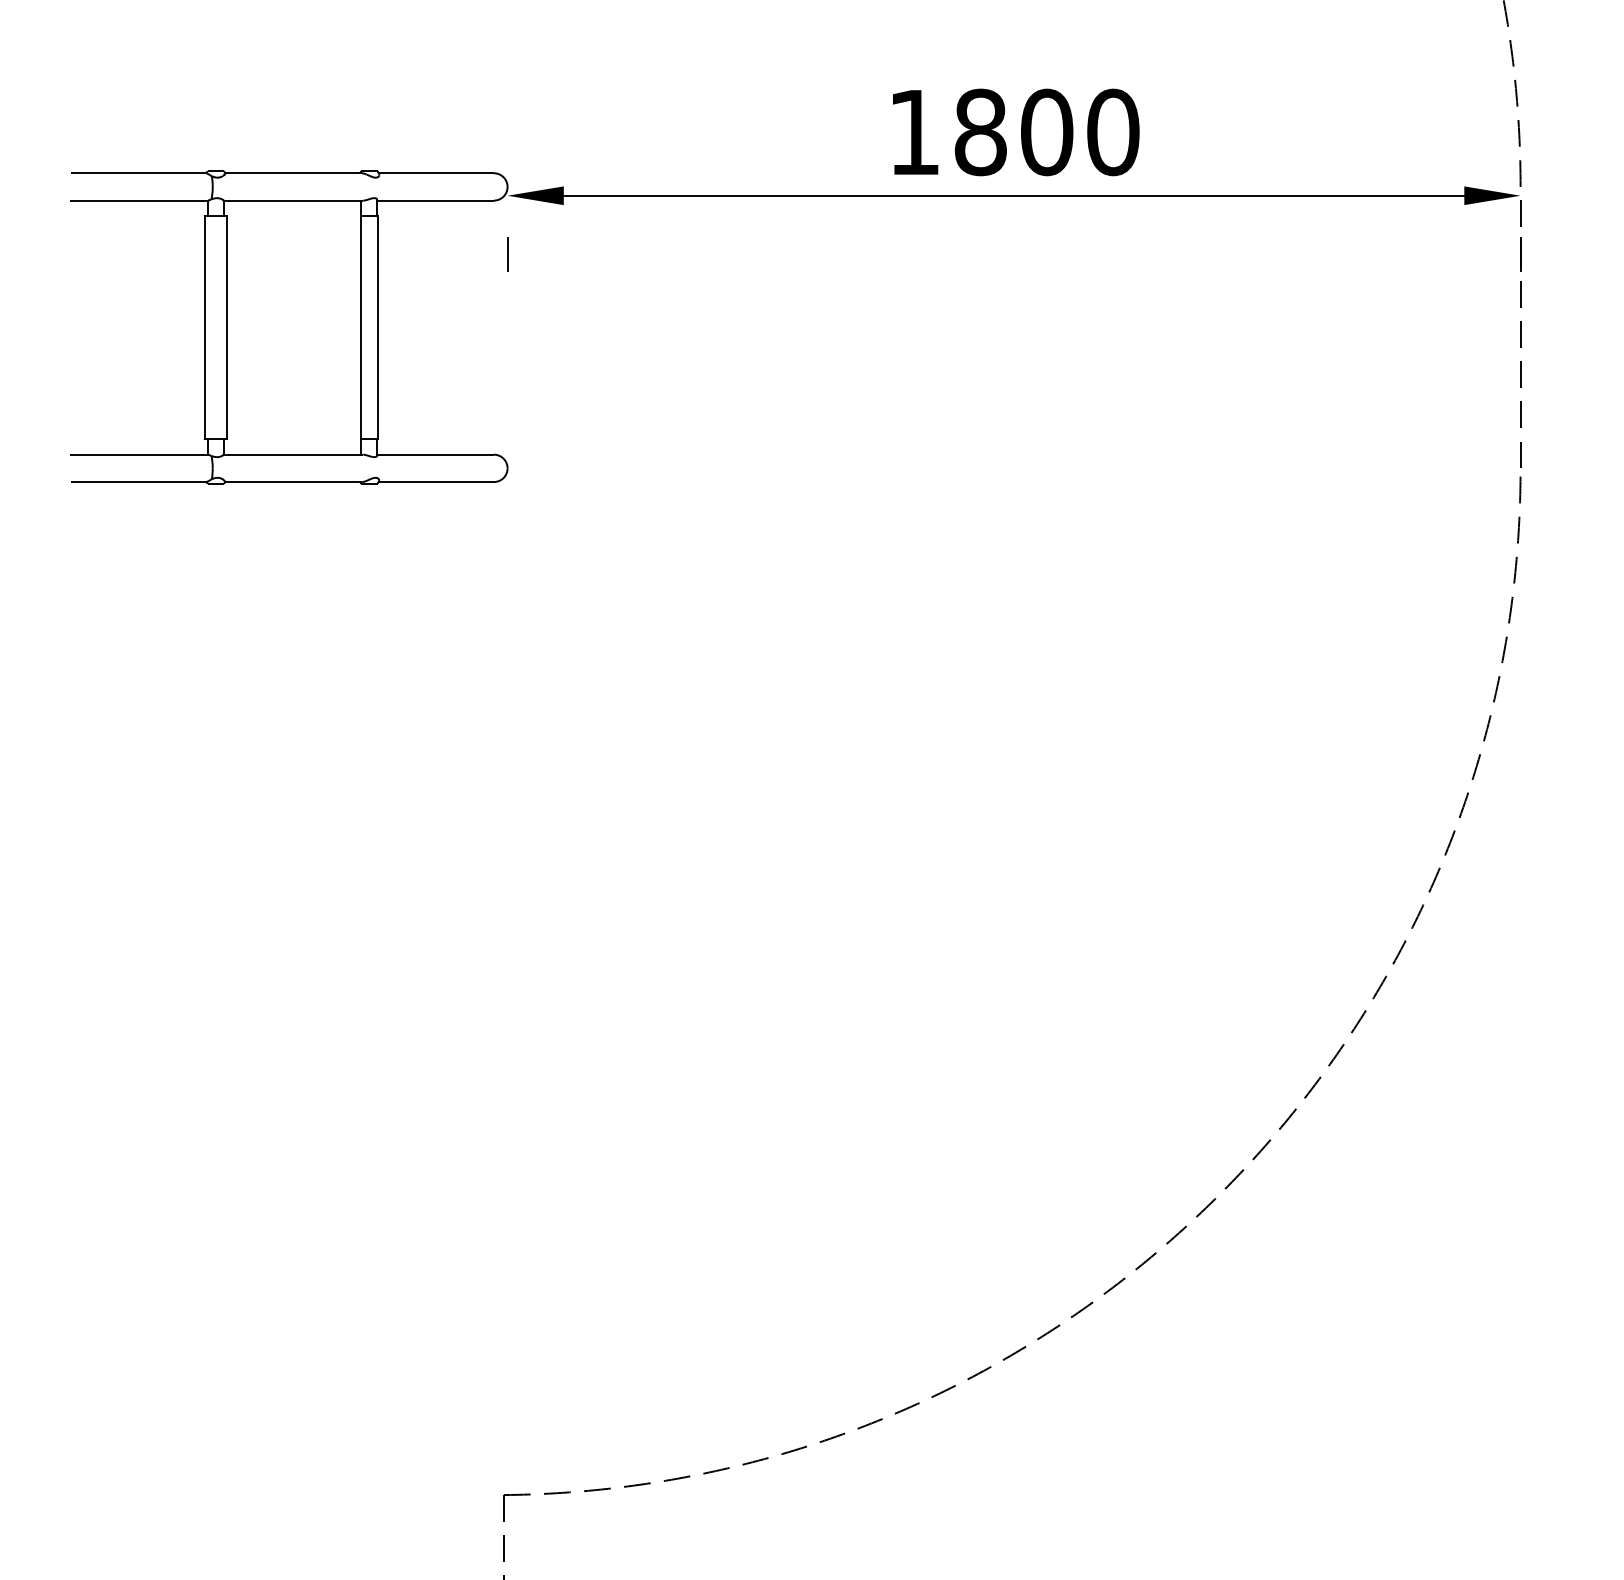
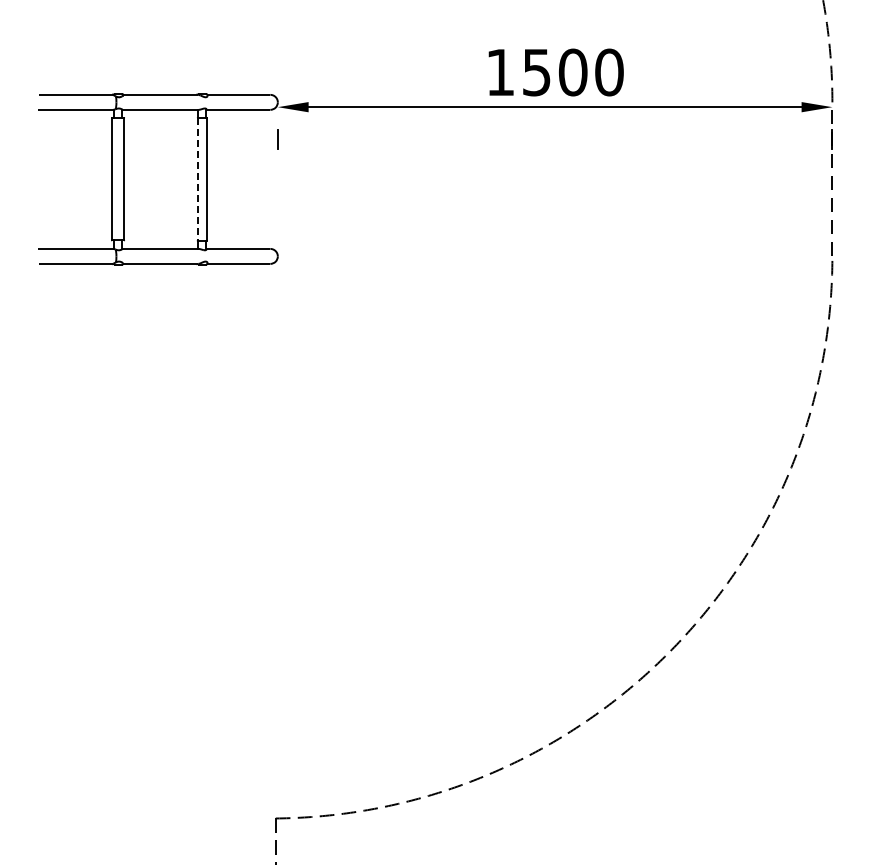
text: (980, 132) -> (536, 72), 1800 -> 1500
line: (360, 327) -> (197, 179), solid -> dashed

